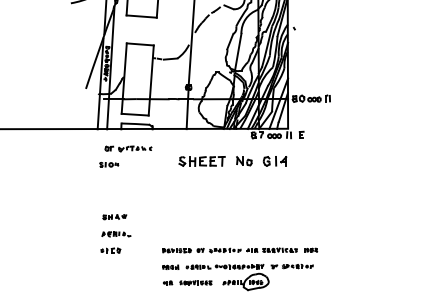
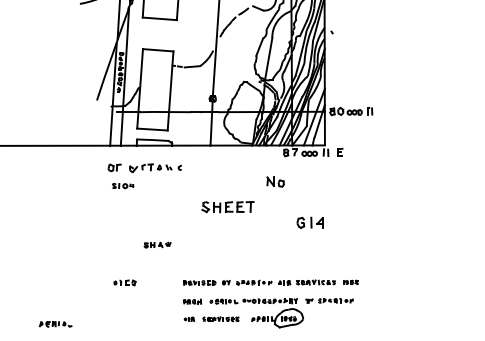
part: (128, 148) -> (144, 167), size x1.4
part: (201, 161) -> (227, 207), moved
part: (274, 161) -> (309, 222), moved
part: (114, 217) -> (157, 245), moved
part: (116, 234) -> (55, 324), moved

